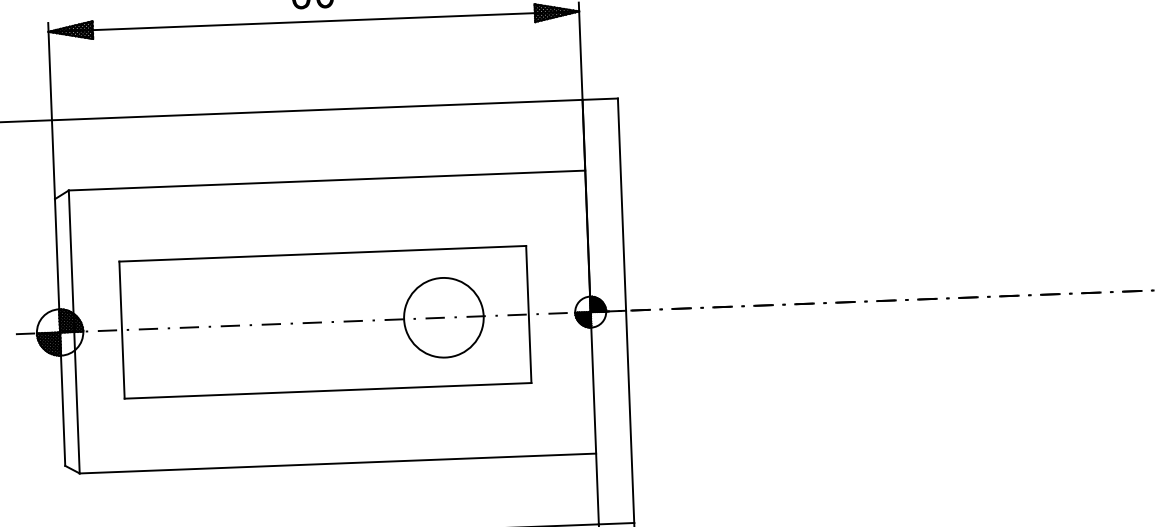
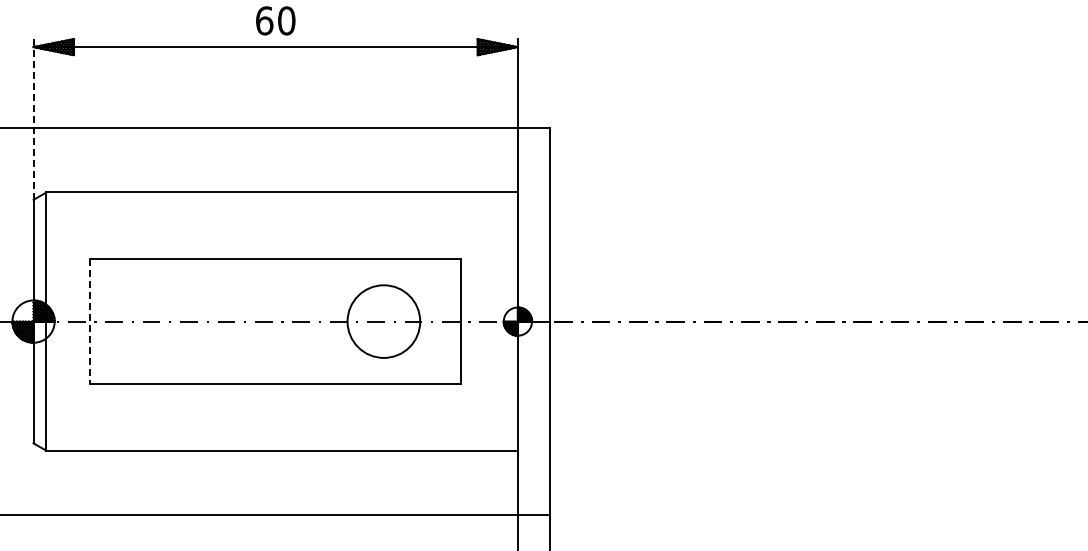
line: (51, 109) -> (33, 118), solid -> dashed
line: (122, 329) -> (90, 321), solid -> dashed

